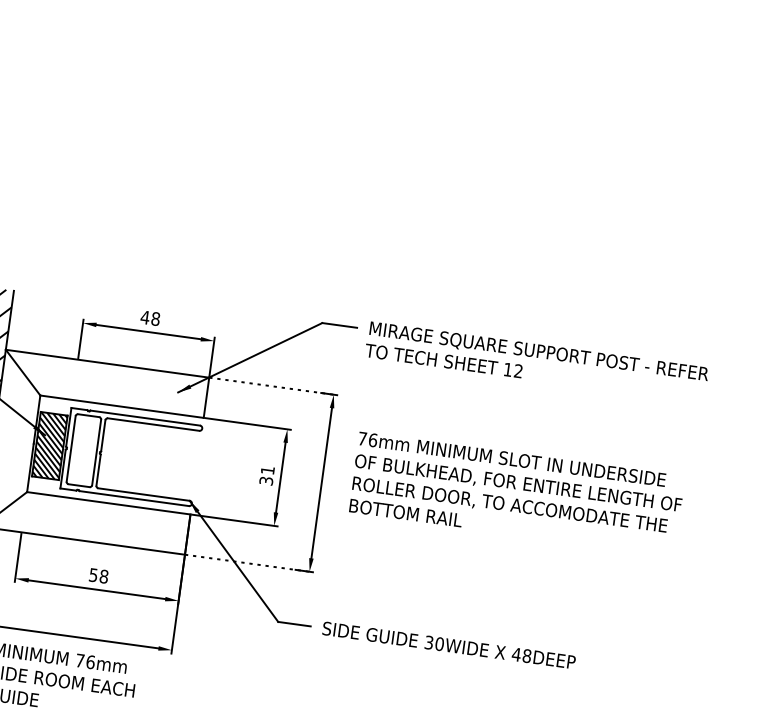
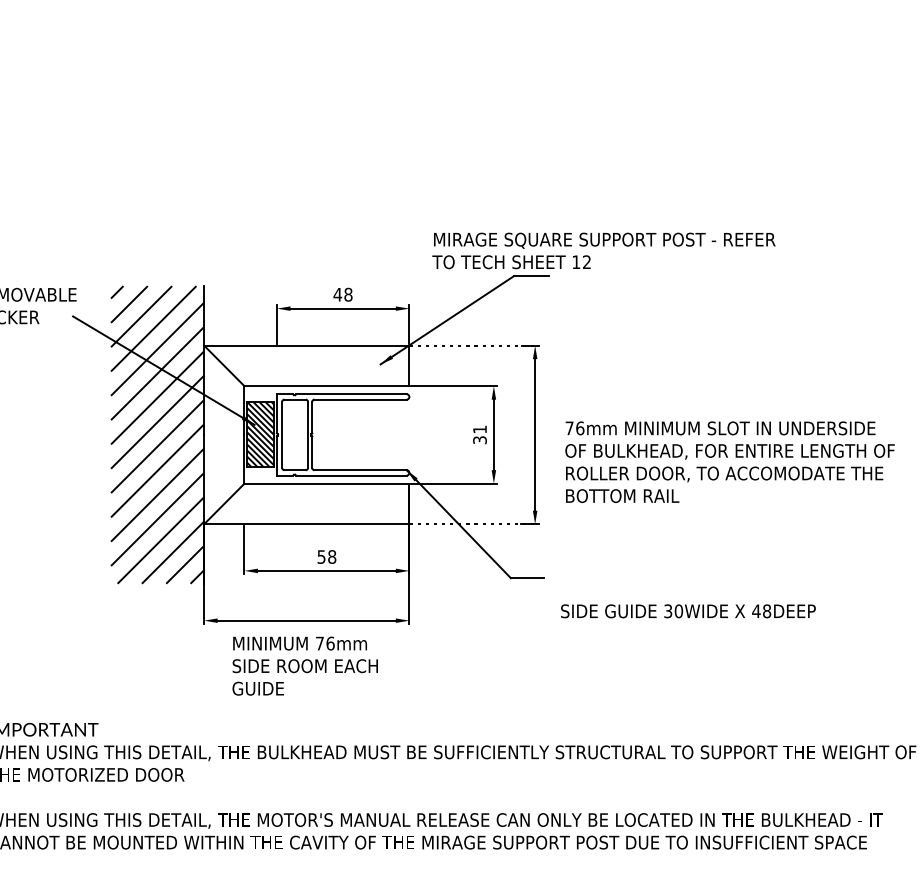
text: (536, 361) -> (603, 250), moved
text: (516, 493) -> (729, 461), moved
text: (449, 645) -> (688, 611), moved

